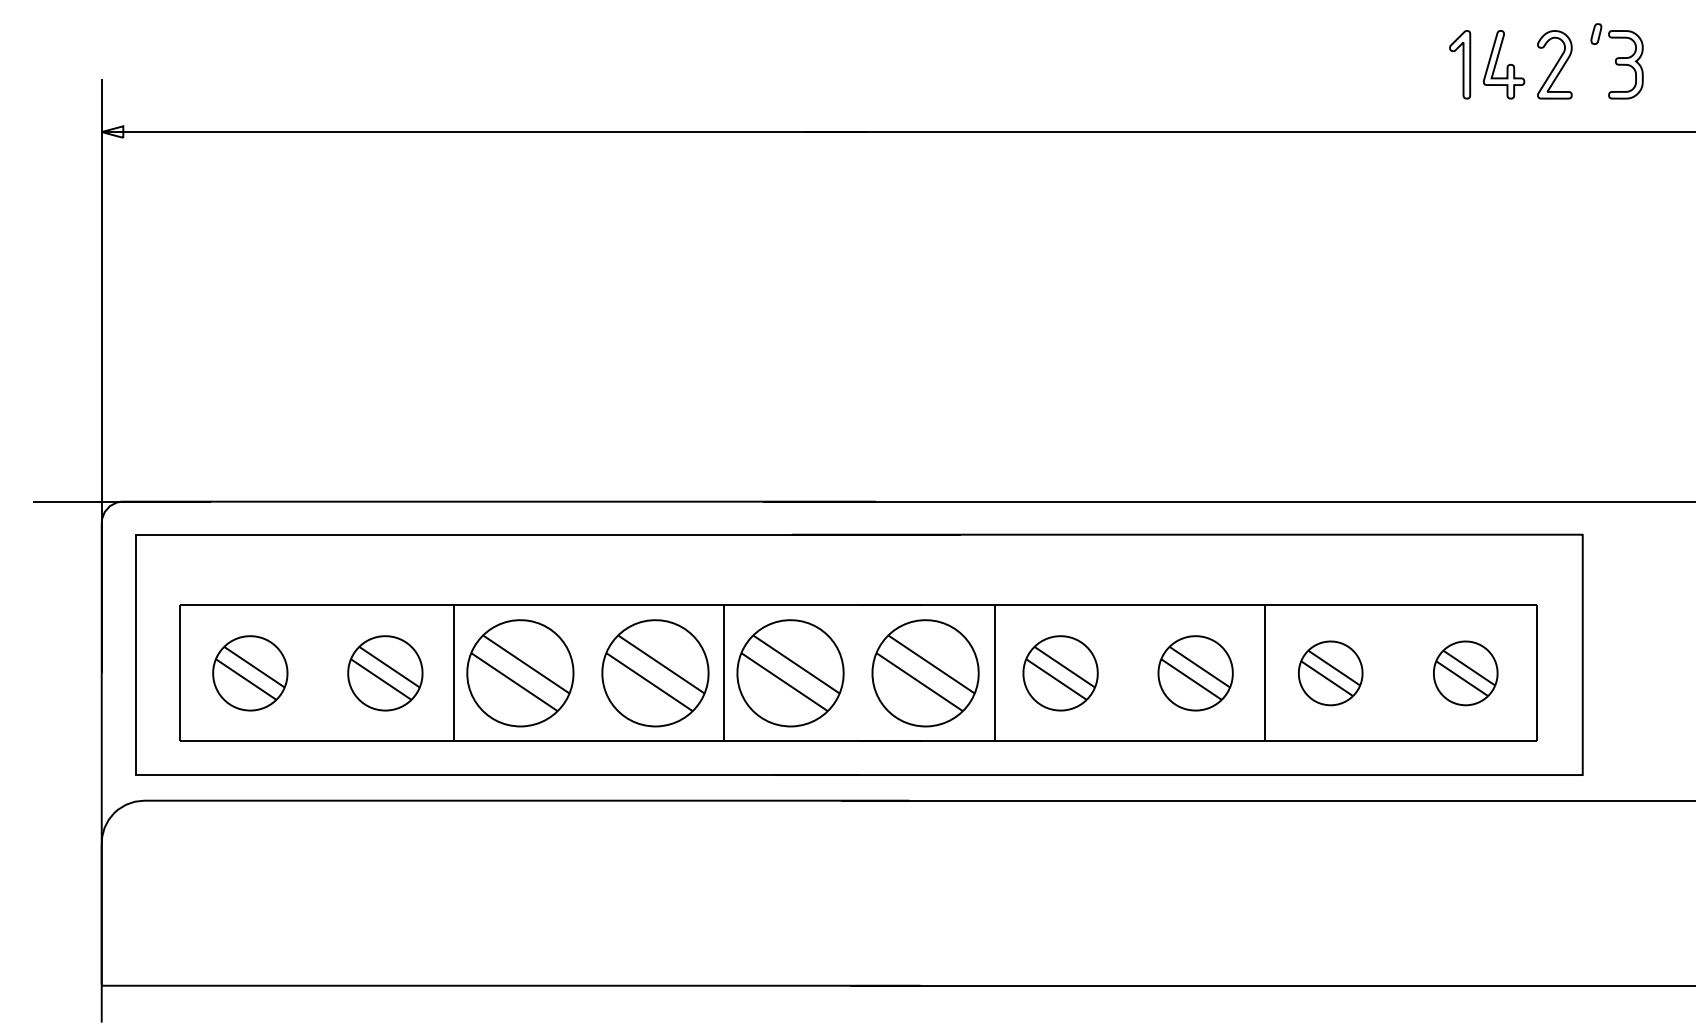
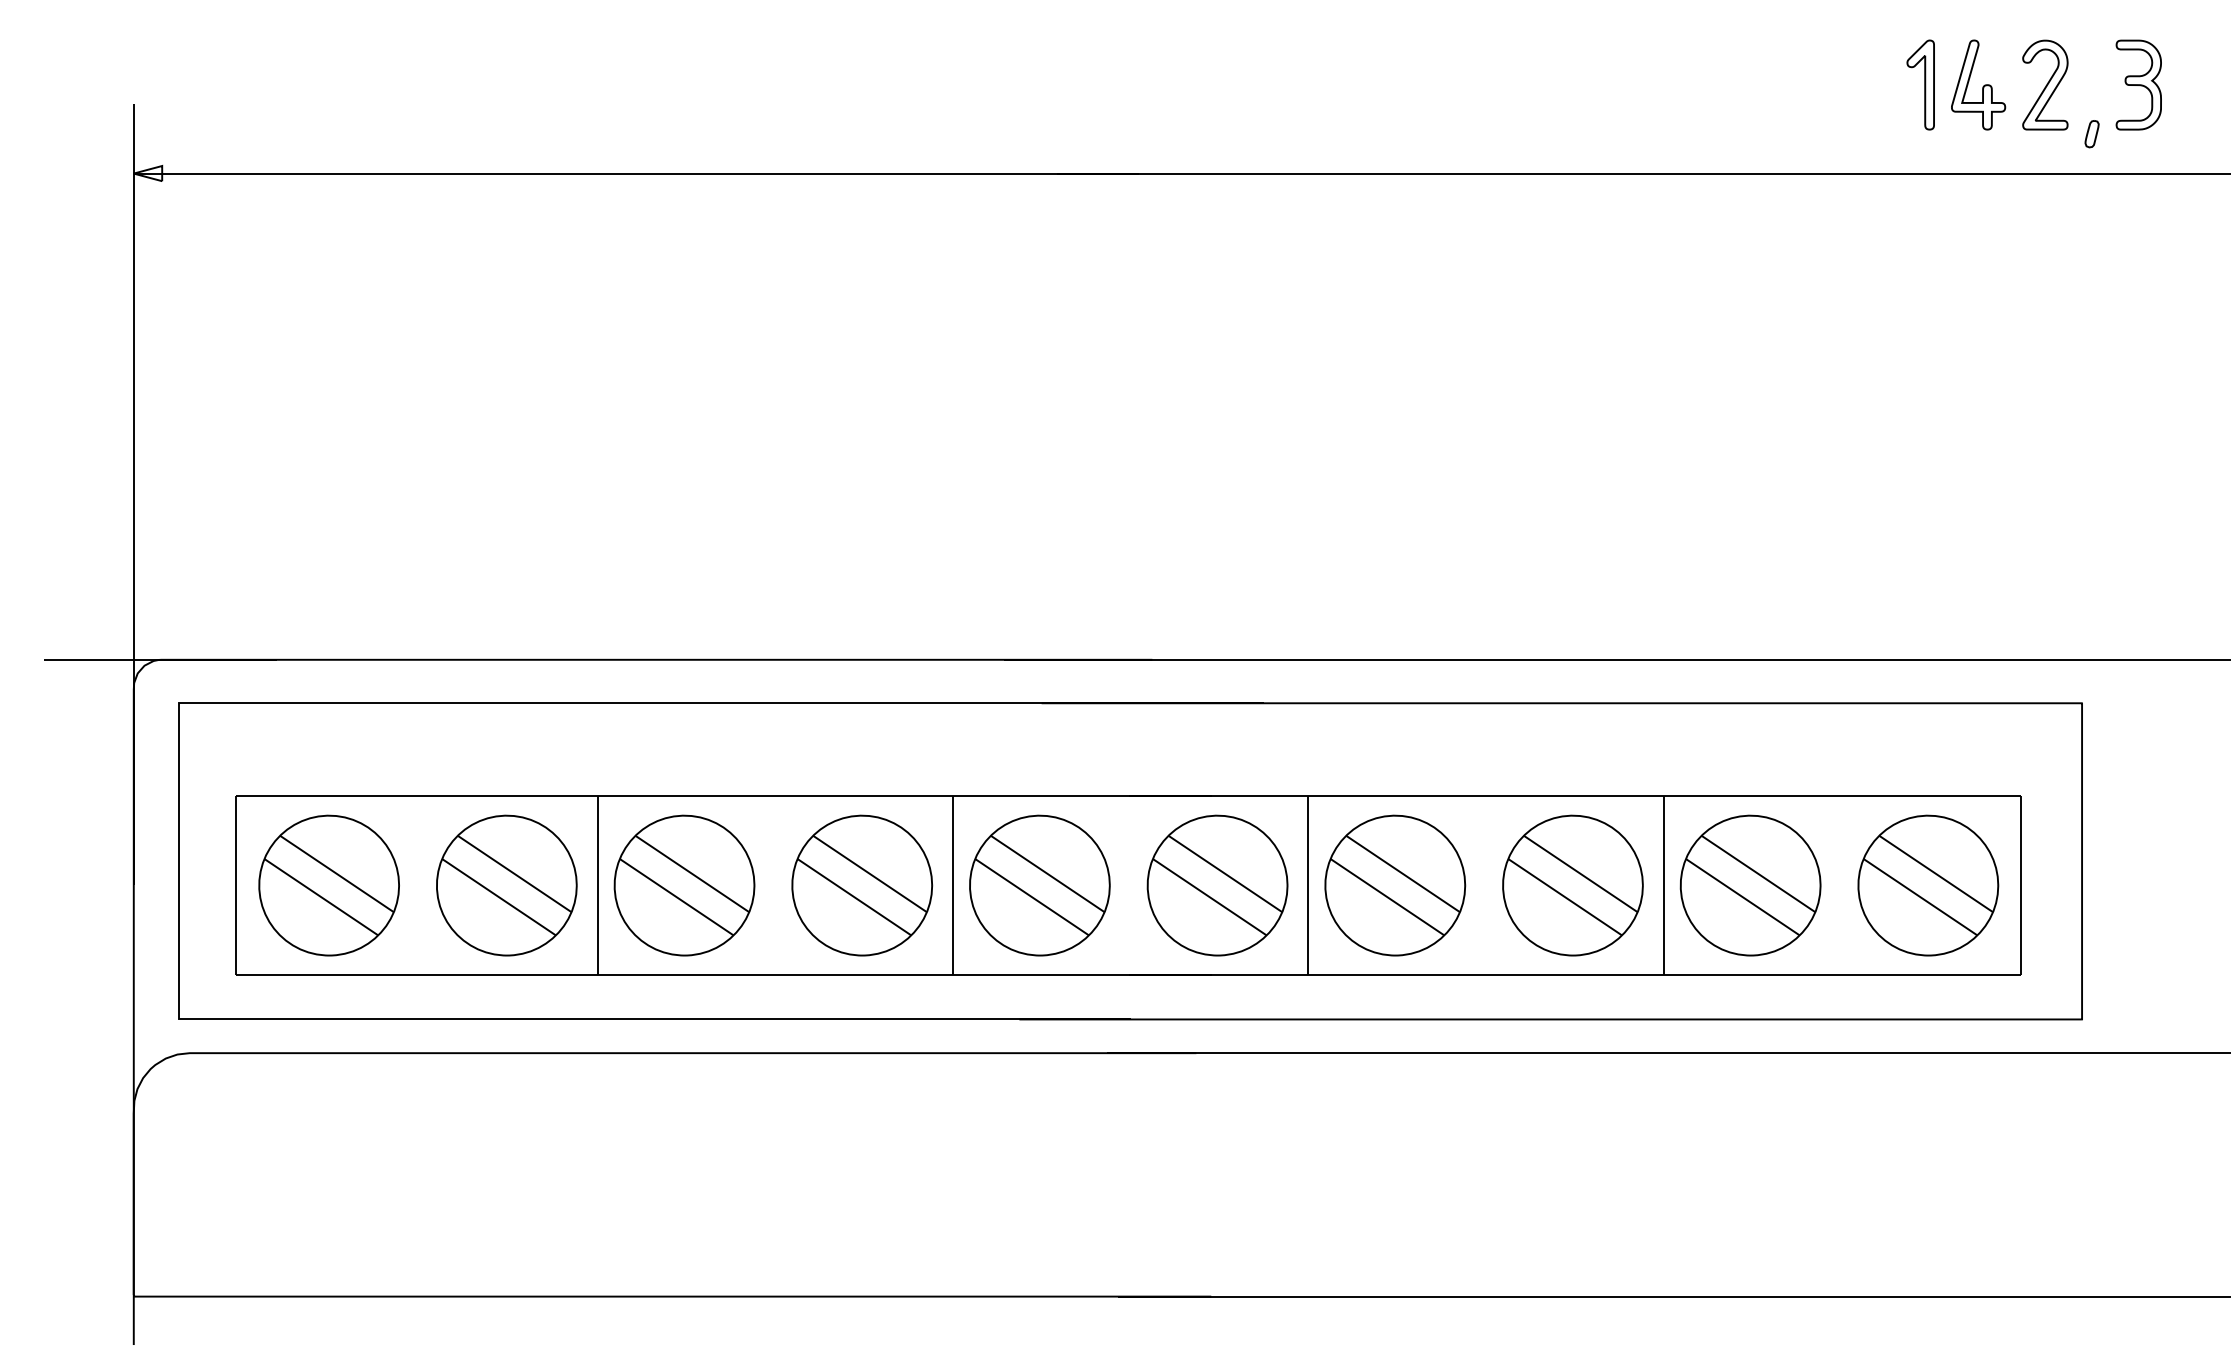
part: (1596, 33) -> (2092, 133), moved
part: (250, 673) -> (329, 885), size x1.43
part: (385, 673) -> (507, 885), size x1.43
part: (1060, 673) -> (1395, 885), size x1.43
part: (1195, 673) -> (1572, 885), size x1.43
part: (1330, 673) -> (1750, 885), size x1.67
part: (1465, 673) -> (1927, 885), size x1.67

